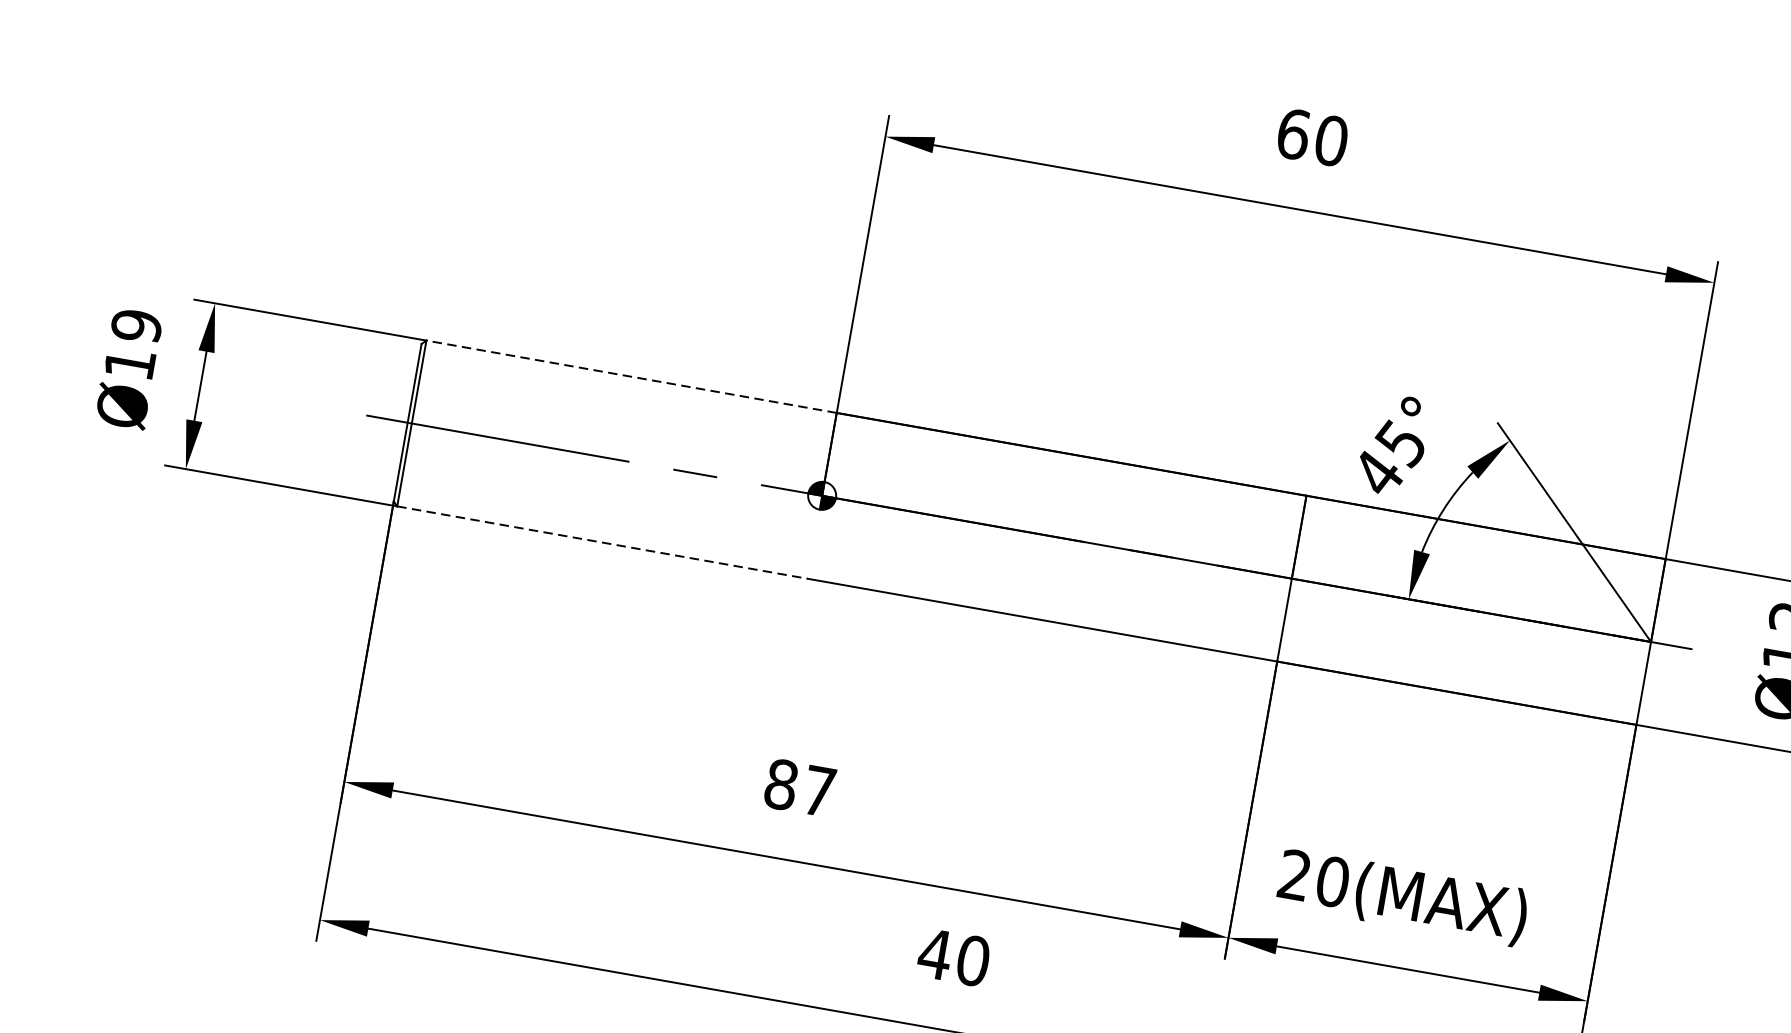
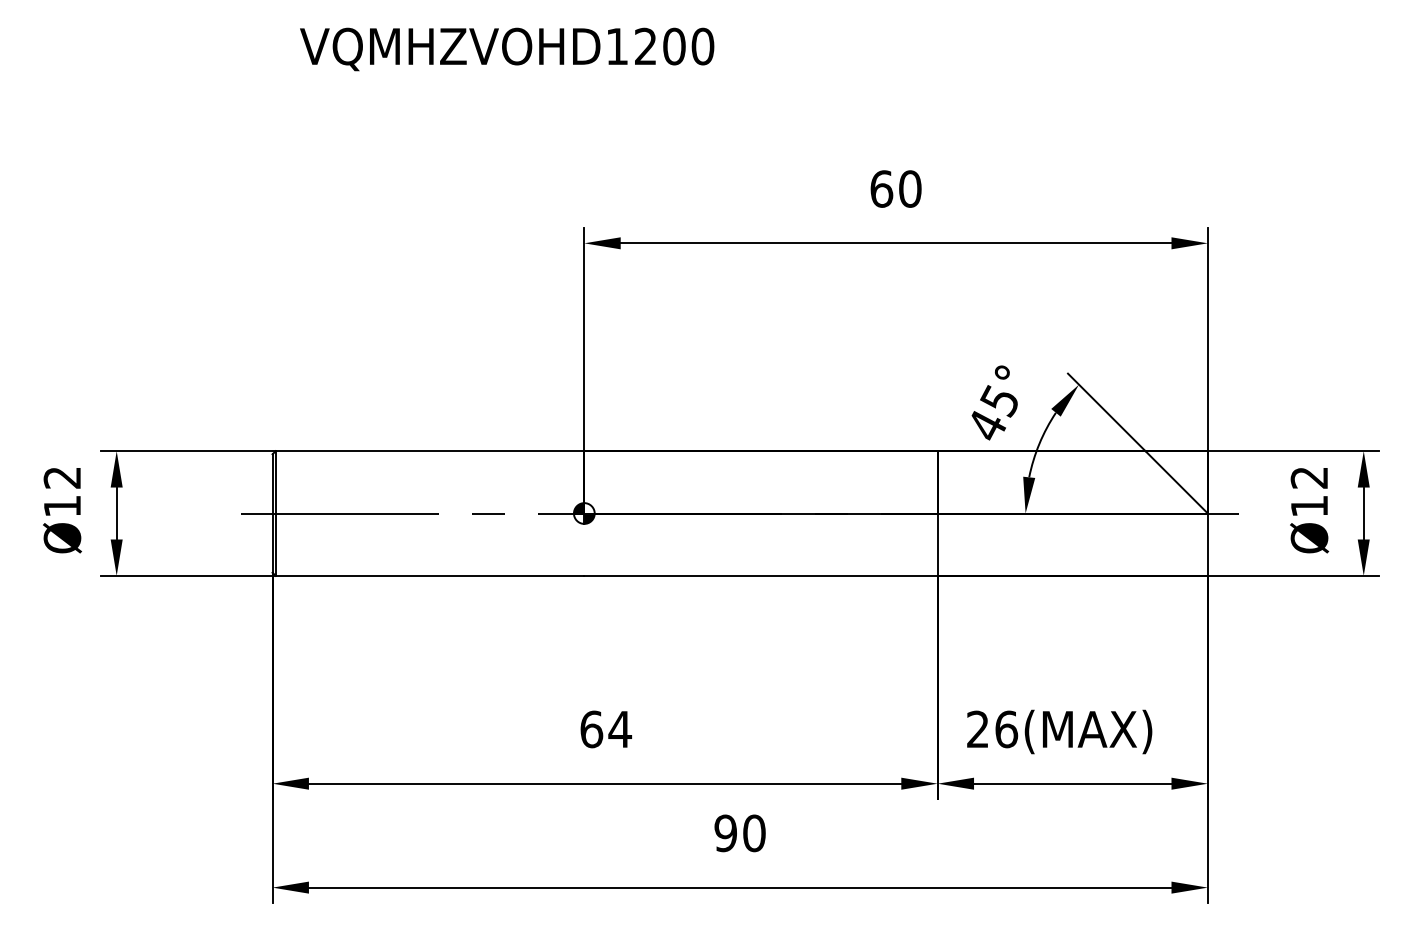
text: (136, 325) -> (62, 477), Ø19 -> Ø12
line: (630, 377) -> (429, 451), dashed -> solid
line: (603, 542) -> (430, 575), dashed -> solid
text: (800, 788) -> (606, 729), 87 -> 64
text: (1332, 881) -> (1006, 729), 20(MAX) -> 26(MAX)
text: (934, 954) -> (725, 833), 40 -> 90

